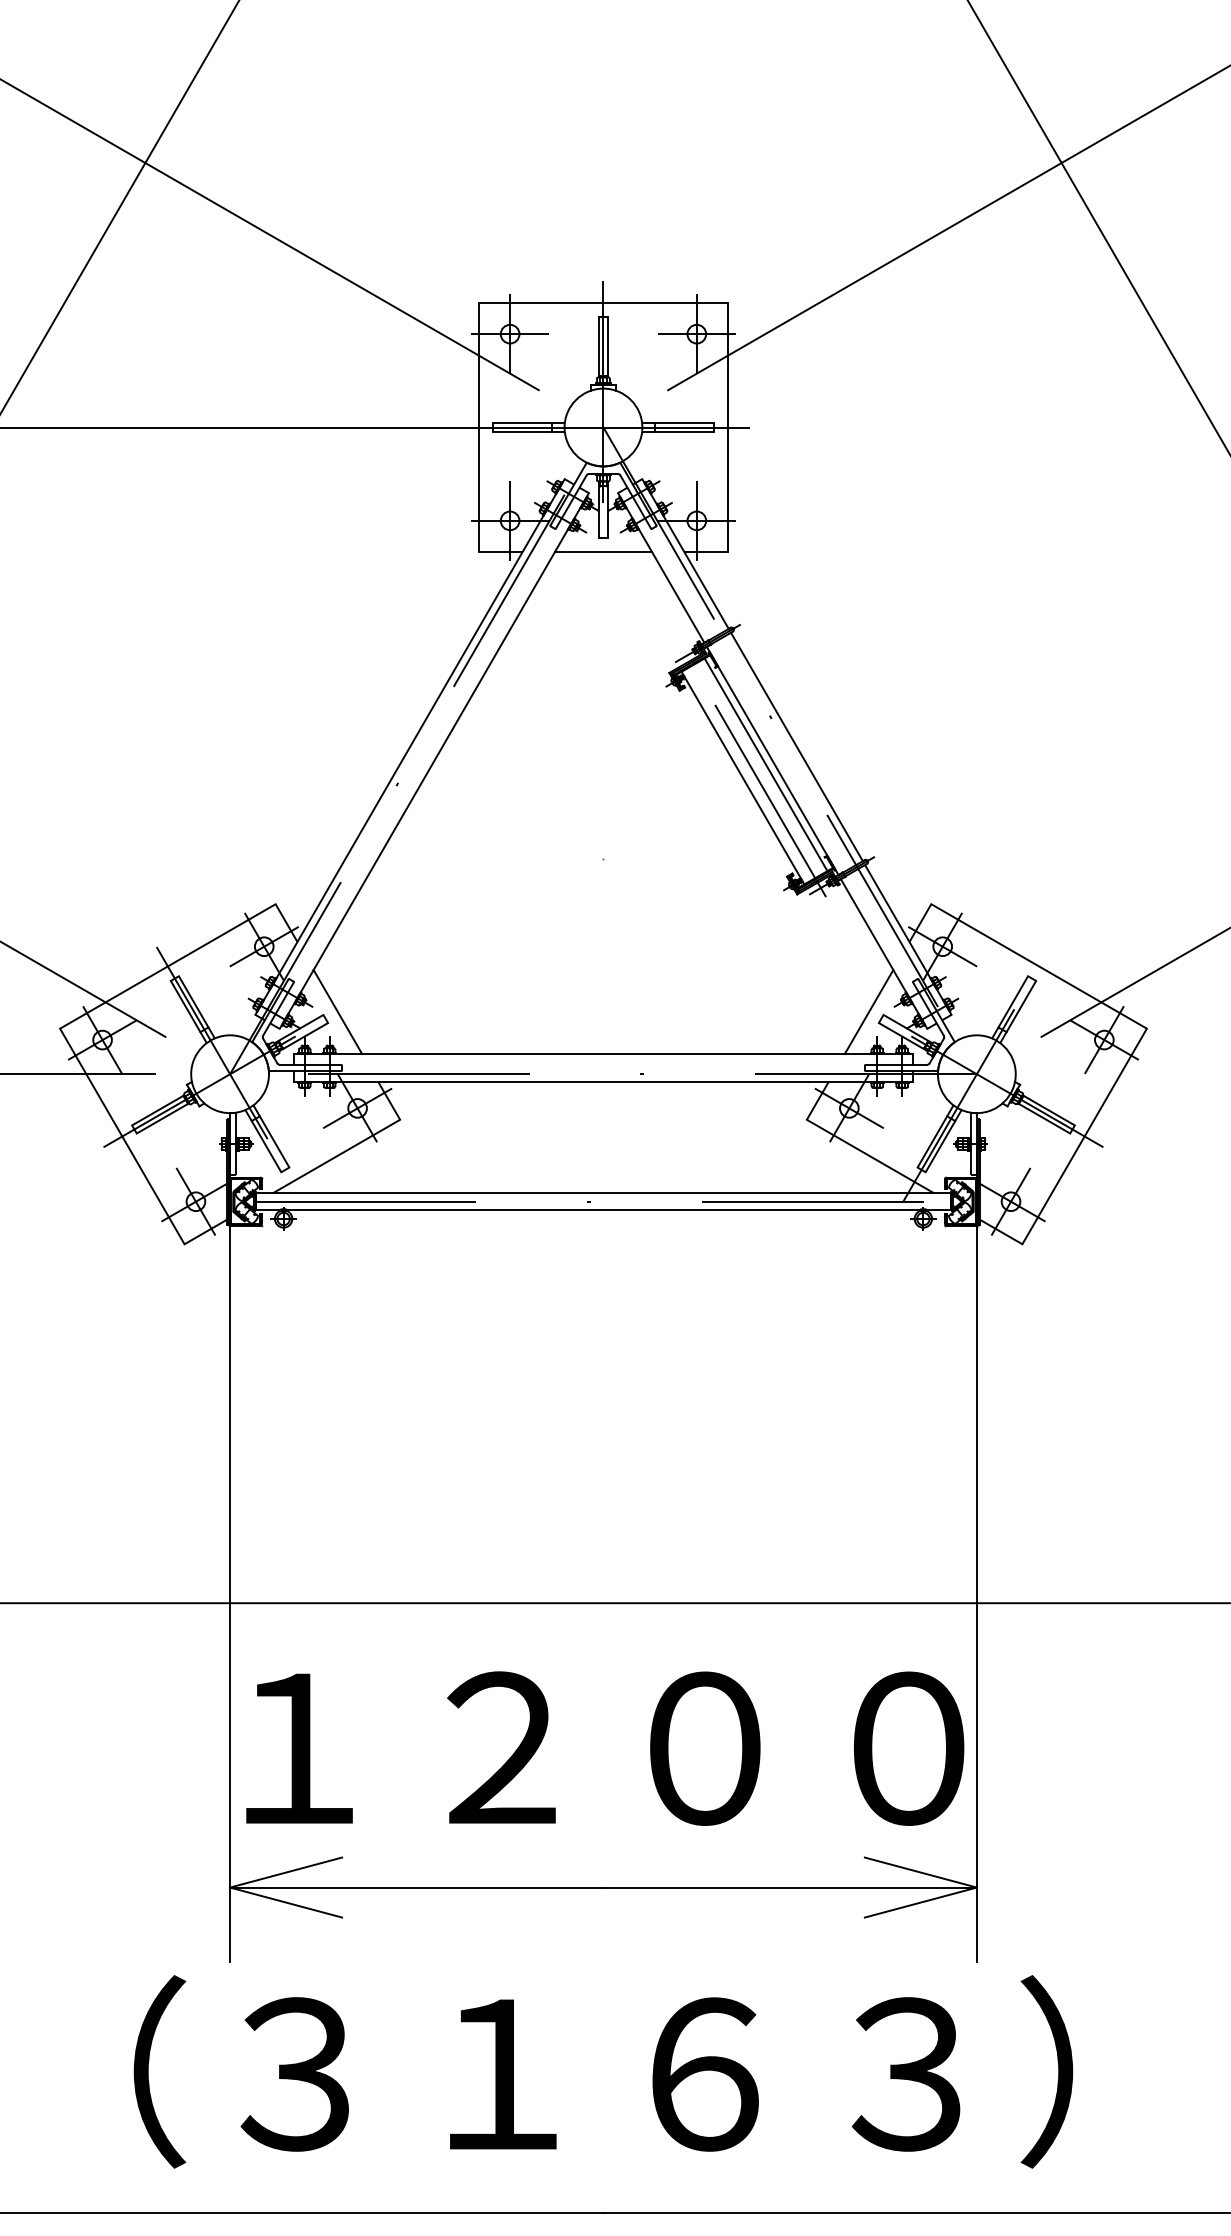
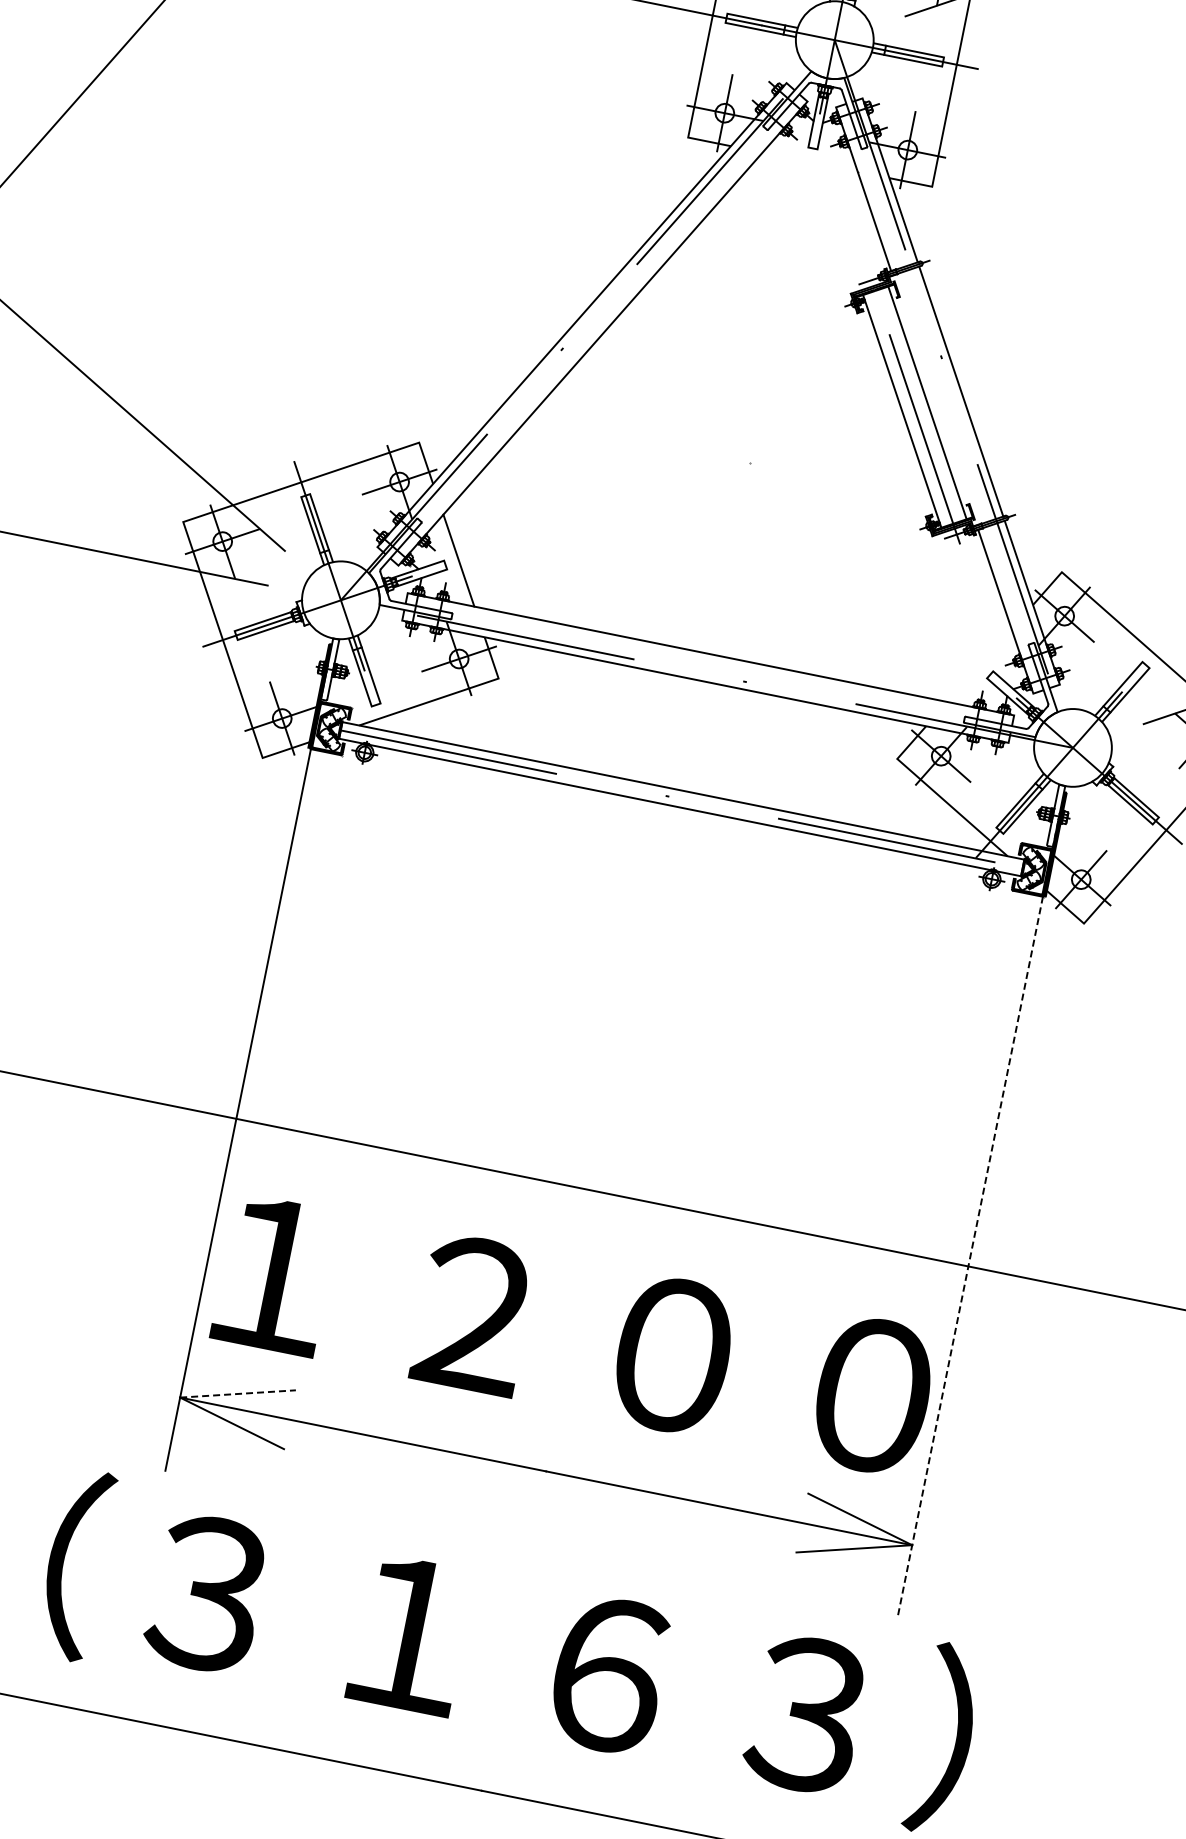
line: (602, 551) -> (809, 161), removed
line: (772, 761) -> (934, 400), removed
line: (868, 1012) -> (978, 665), removed
line: (976, 1555) -> (977, 1219), solid -> dashed
line: (286, 1872) -> (238, 1393), solid -> dashed

